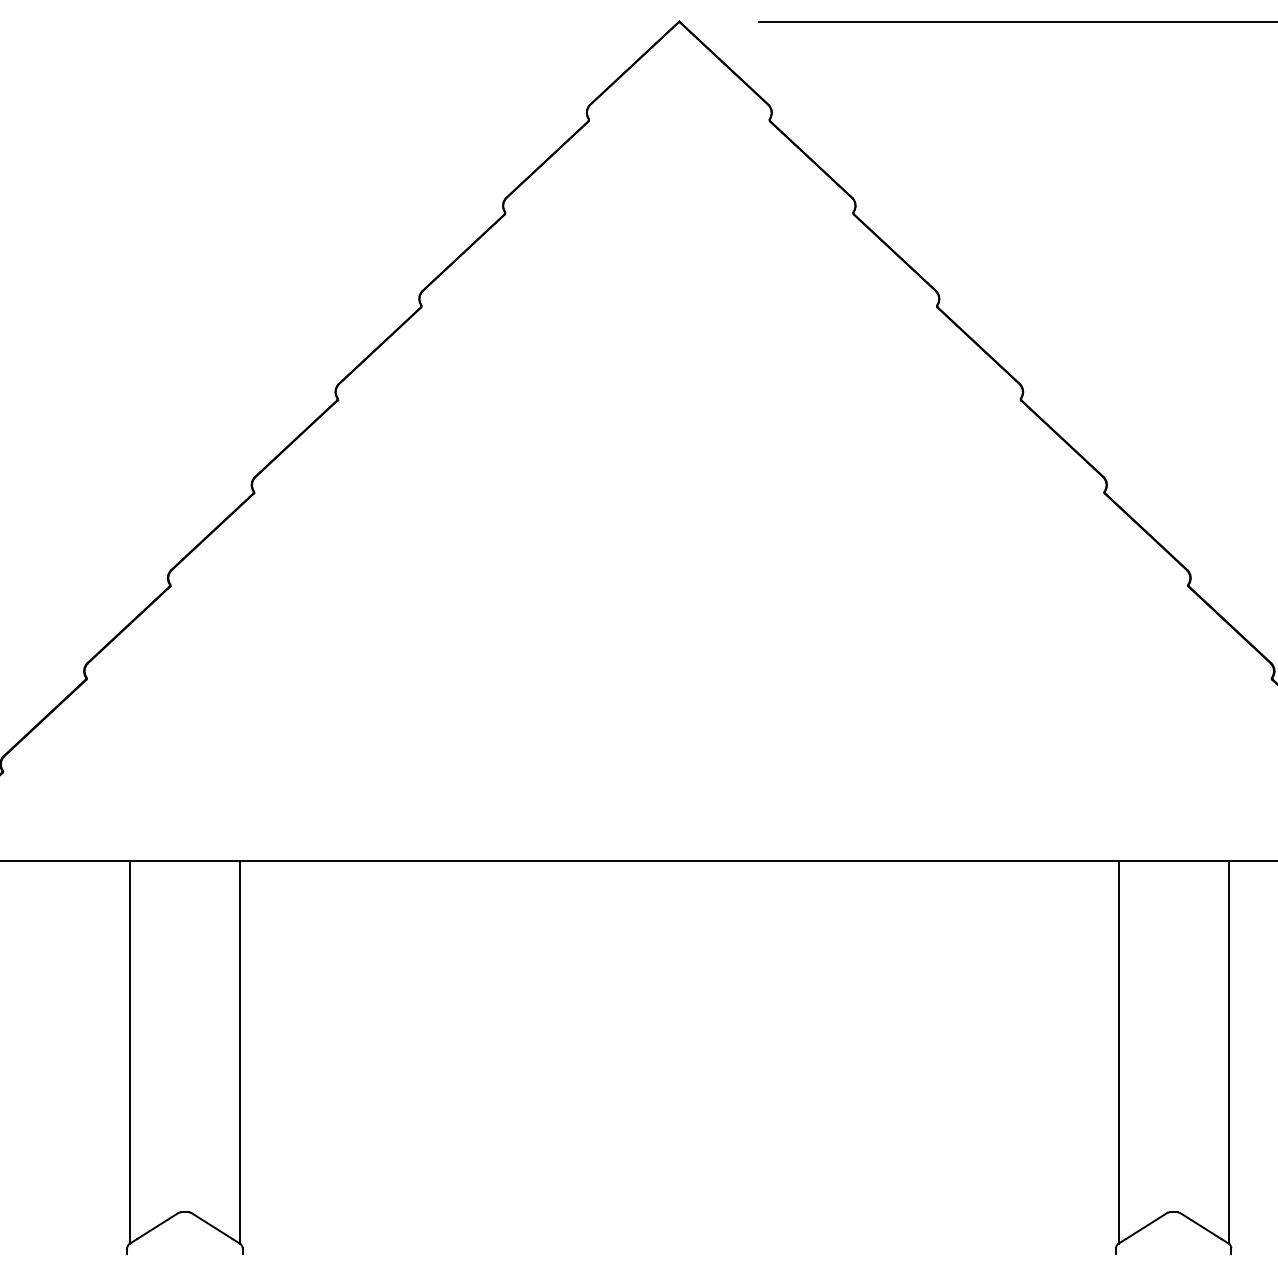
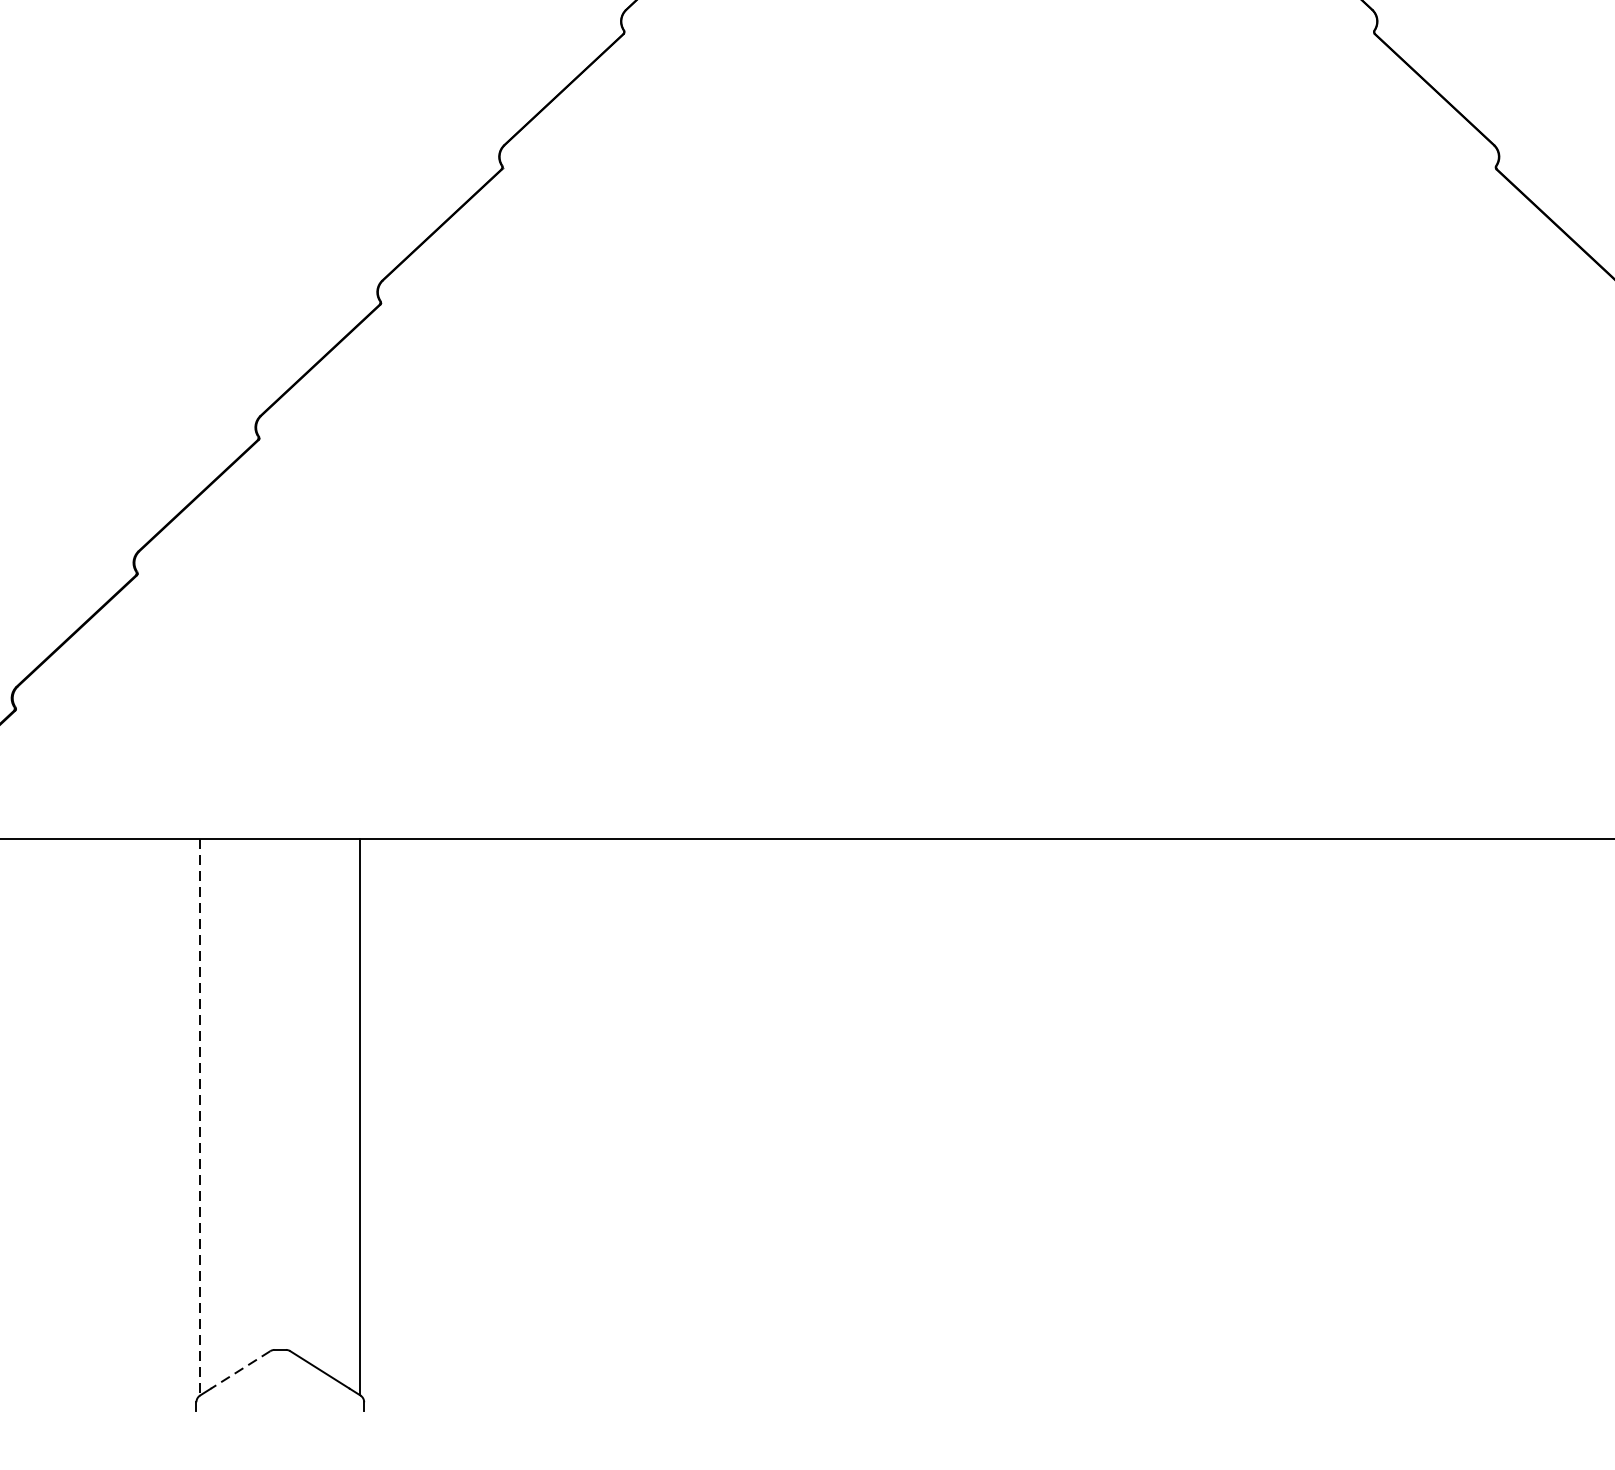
line: (130, 1052) -> (201, 1117), solid -> dashed
line: (157, 1226) -> (240, 1370), solid -> dashed

